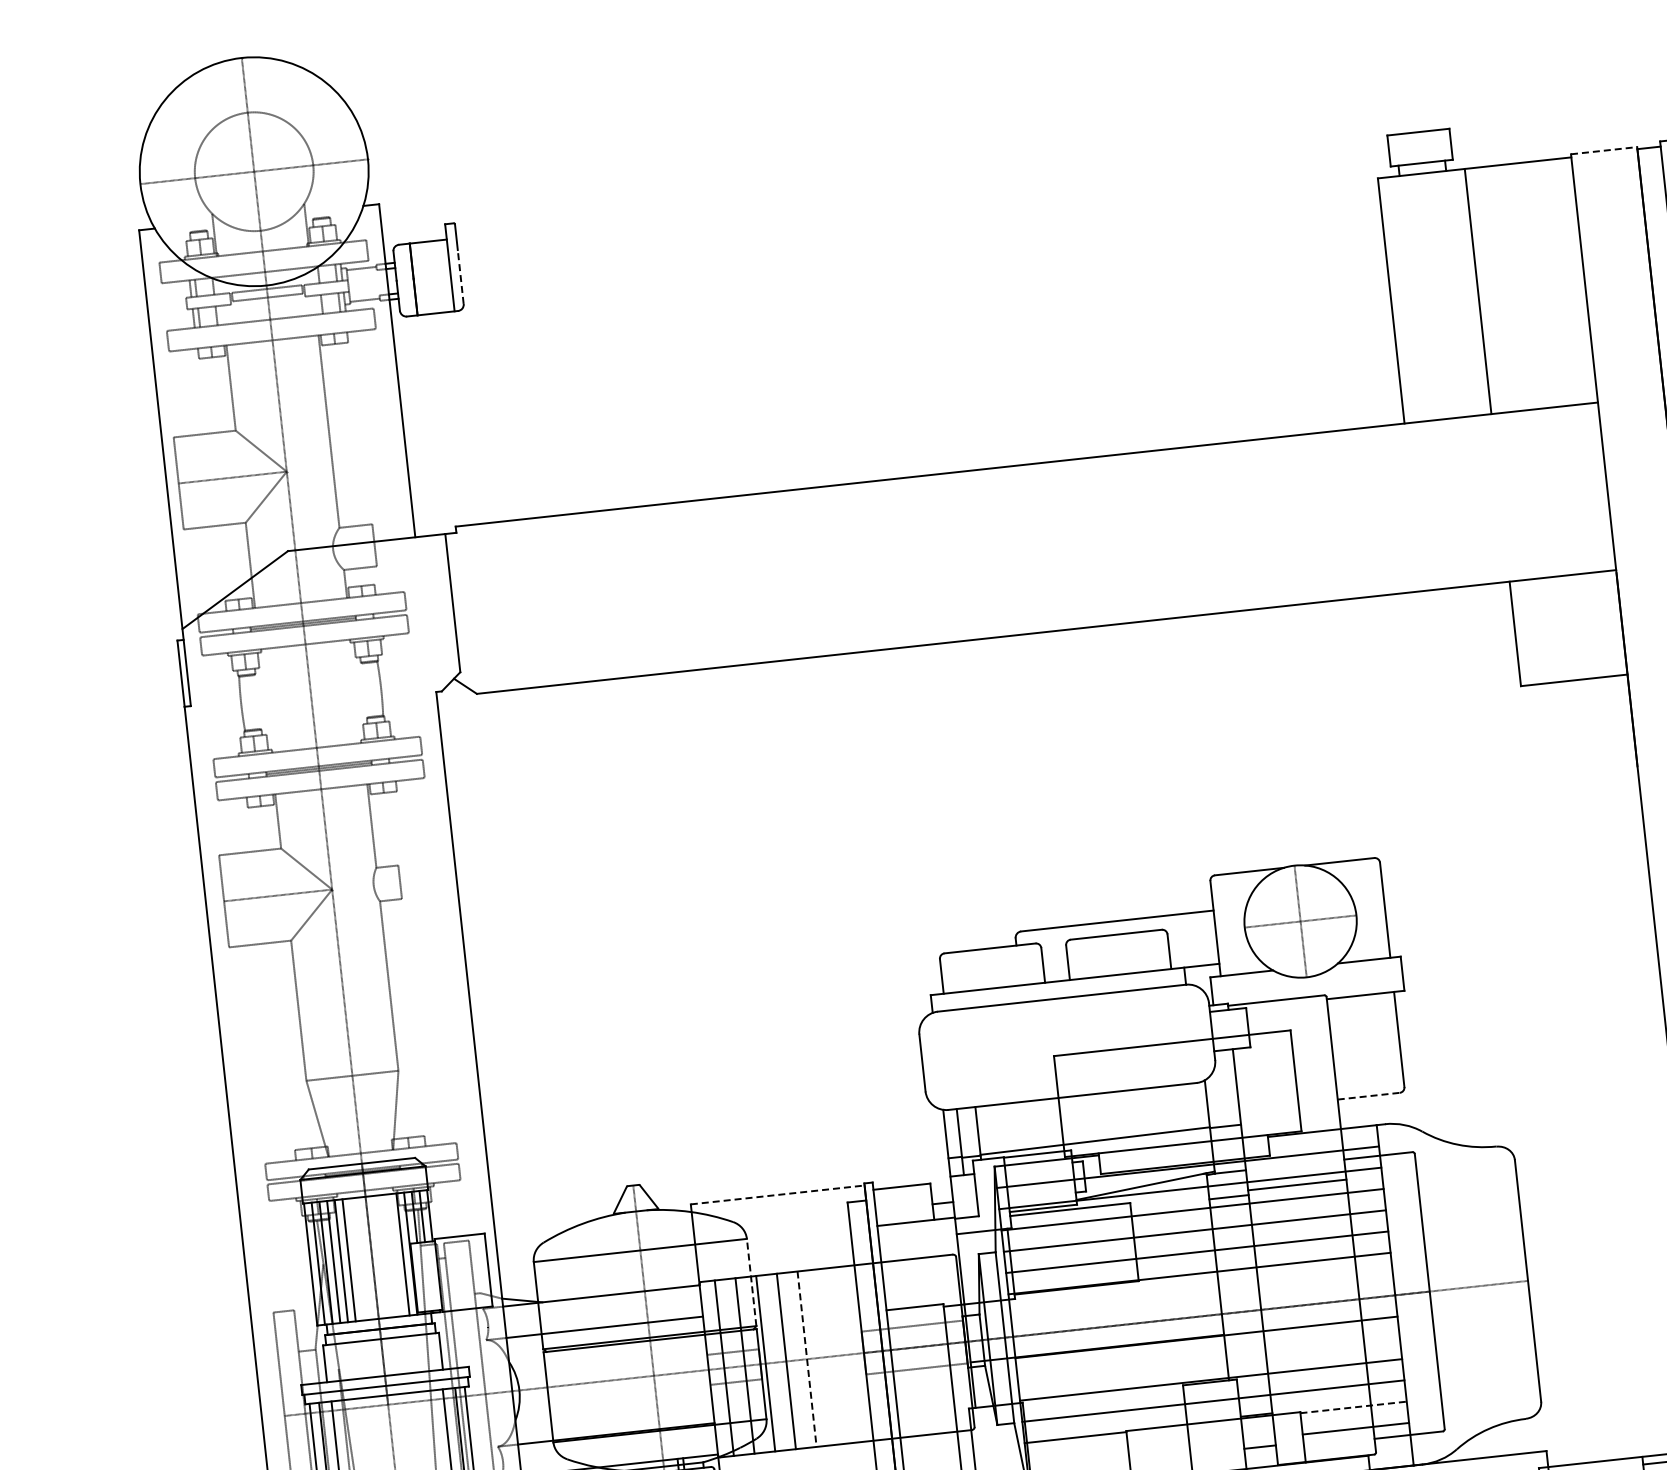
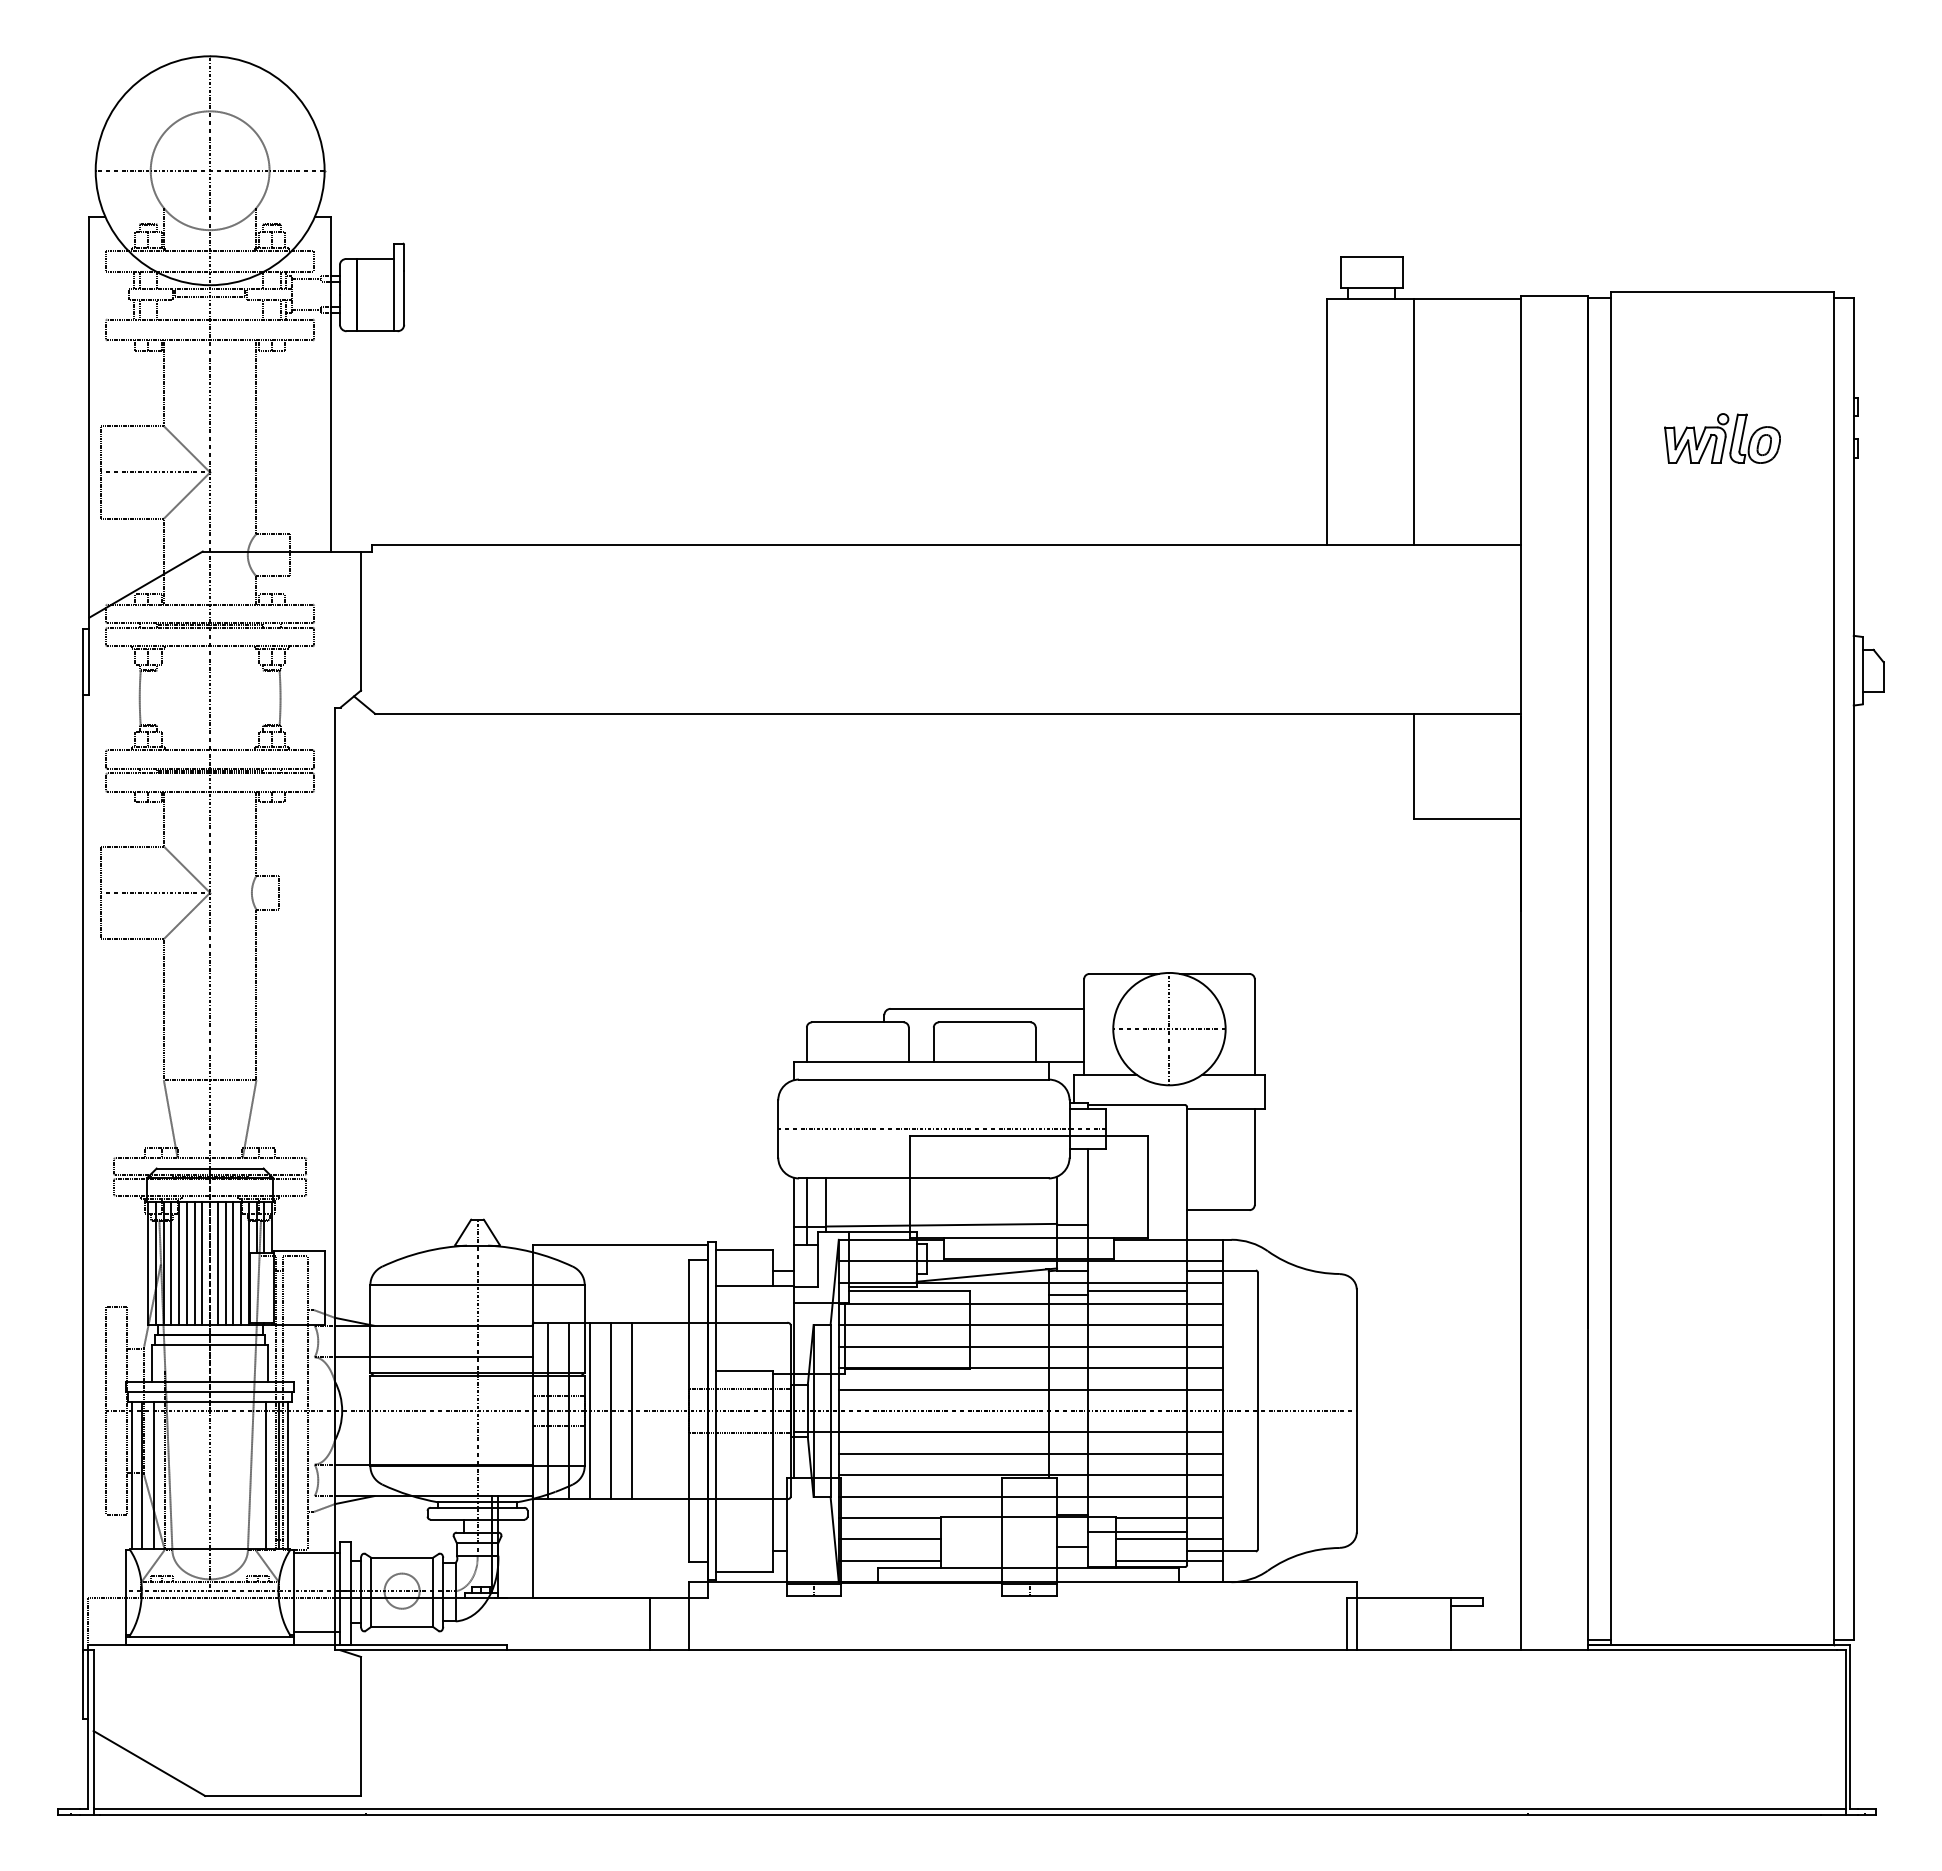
line: (1604, 150) -> (1554, 295), dashed -> solid
line: (461, 276) -> (404, 297), dashed -> solid
line: (1084, 1045) -> (941, 1129), added
line: (1368, 1096) -> (1218, 1210), dashed -> solid
line: (778, 1194) -> (620, 1244), dashed -> solid
line: (395, 1254) -> (233, 1262), added
line: (387, 1255) -> (225, 1262), added
line: (379, 1256) -> (217, 1262), added
line: (364, 1257) -> (202, 1262), added
line: (356, 1258) -> (194, 1262), added
line: (751, 1282) -> (584, 1328), dashed -> solid
line: (1201, 1294) -> (1030, 1389), added
line: (1208, 1358) -> (1030, 1453), added
line: (807, 1359) -> (631, 1411), dashed -> solid
line: (1354, 1406) -> (1170, 1517), dashed -> solid
line: (1323, 1424) -> (1137, 1531), added
line: (1358, 1449) -> (1169, 1560), added
line: (1077, 1459) -> (889, 1539), added

